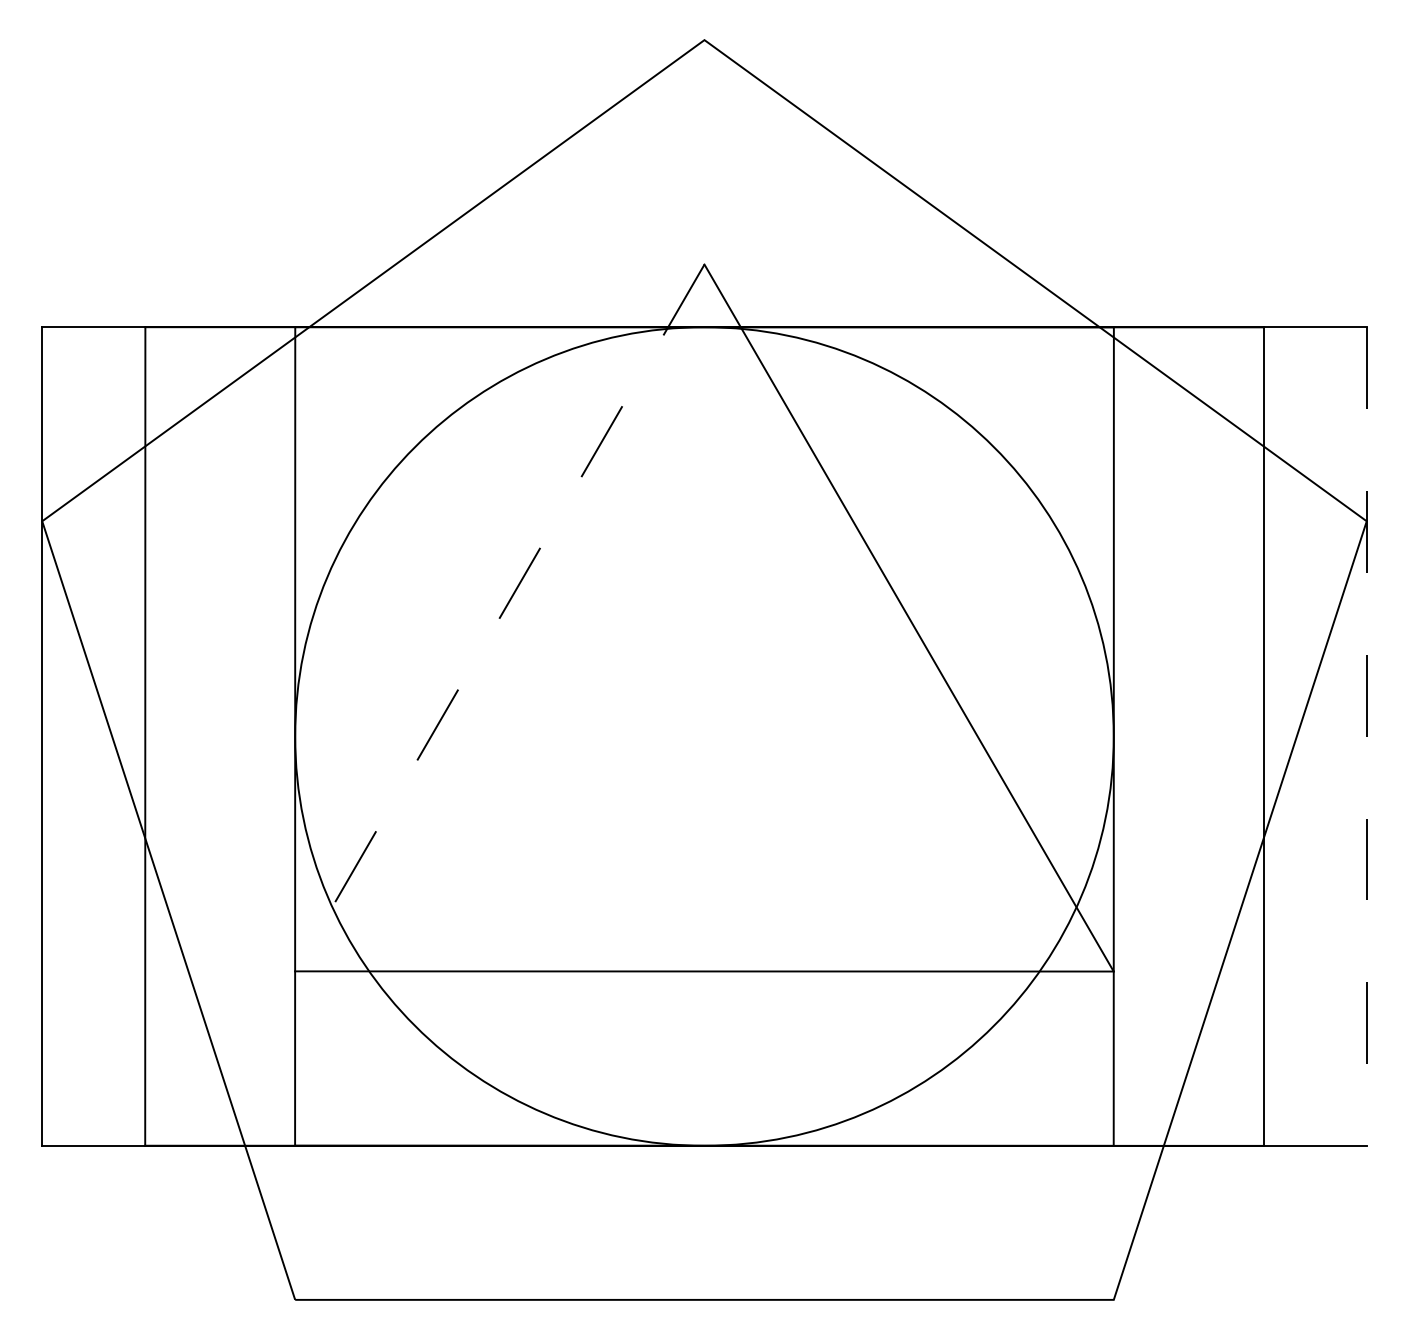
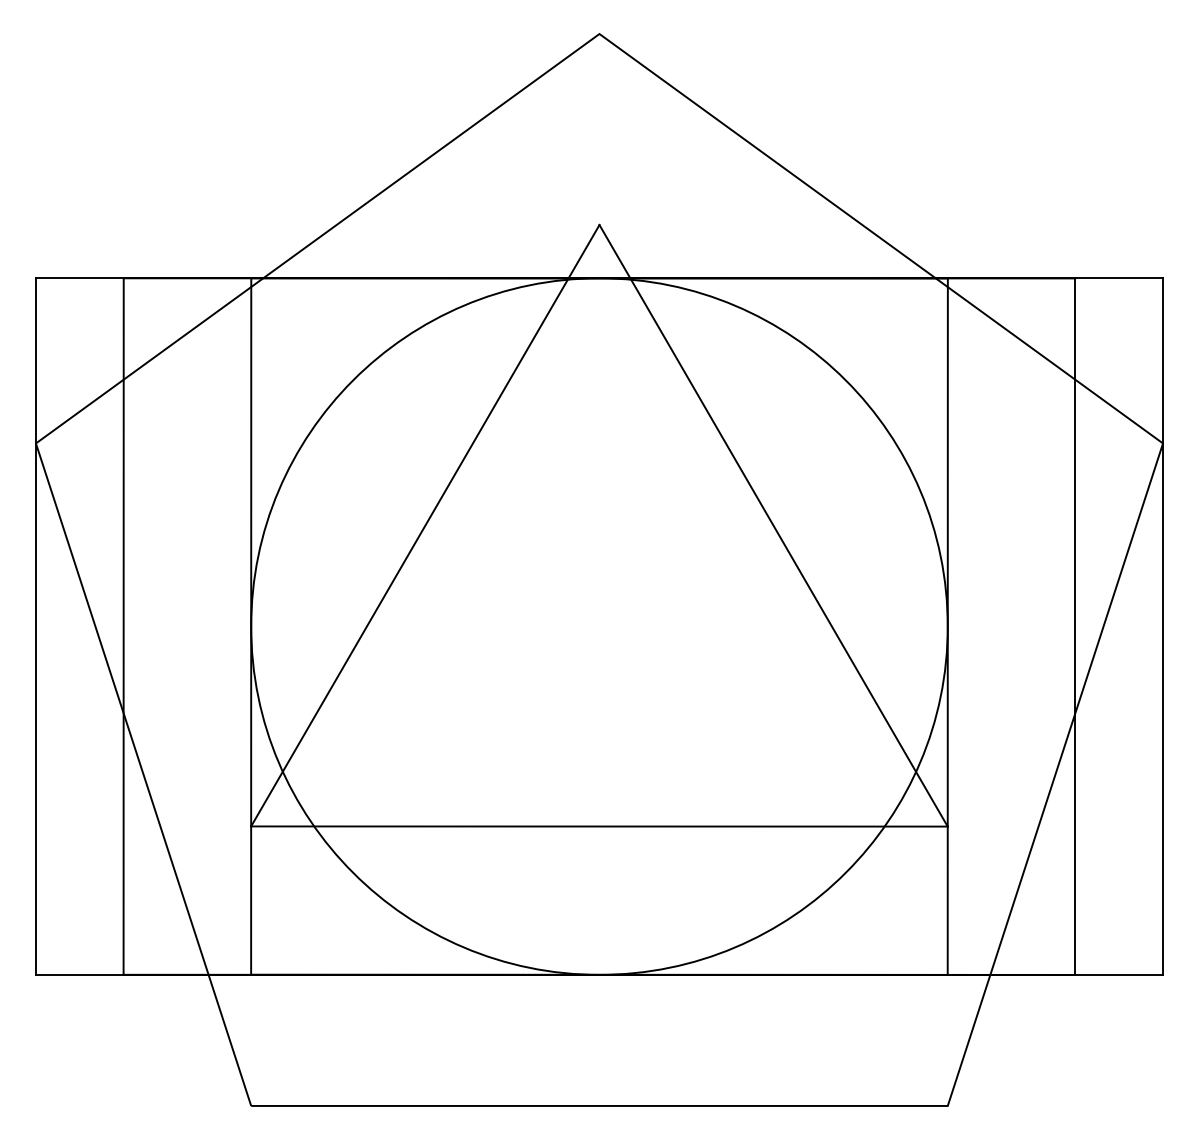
line: (500, 617) -> (425, 525), dashed -> solid
line: (1367, 737) -> (1163, 627), dashed -> solid

